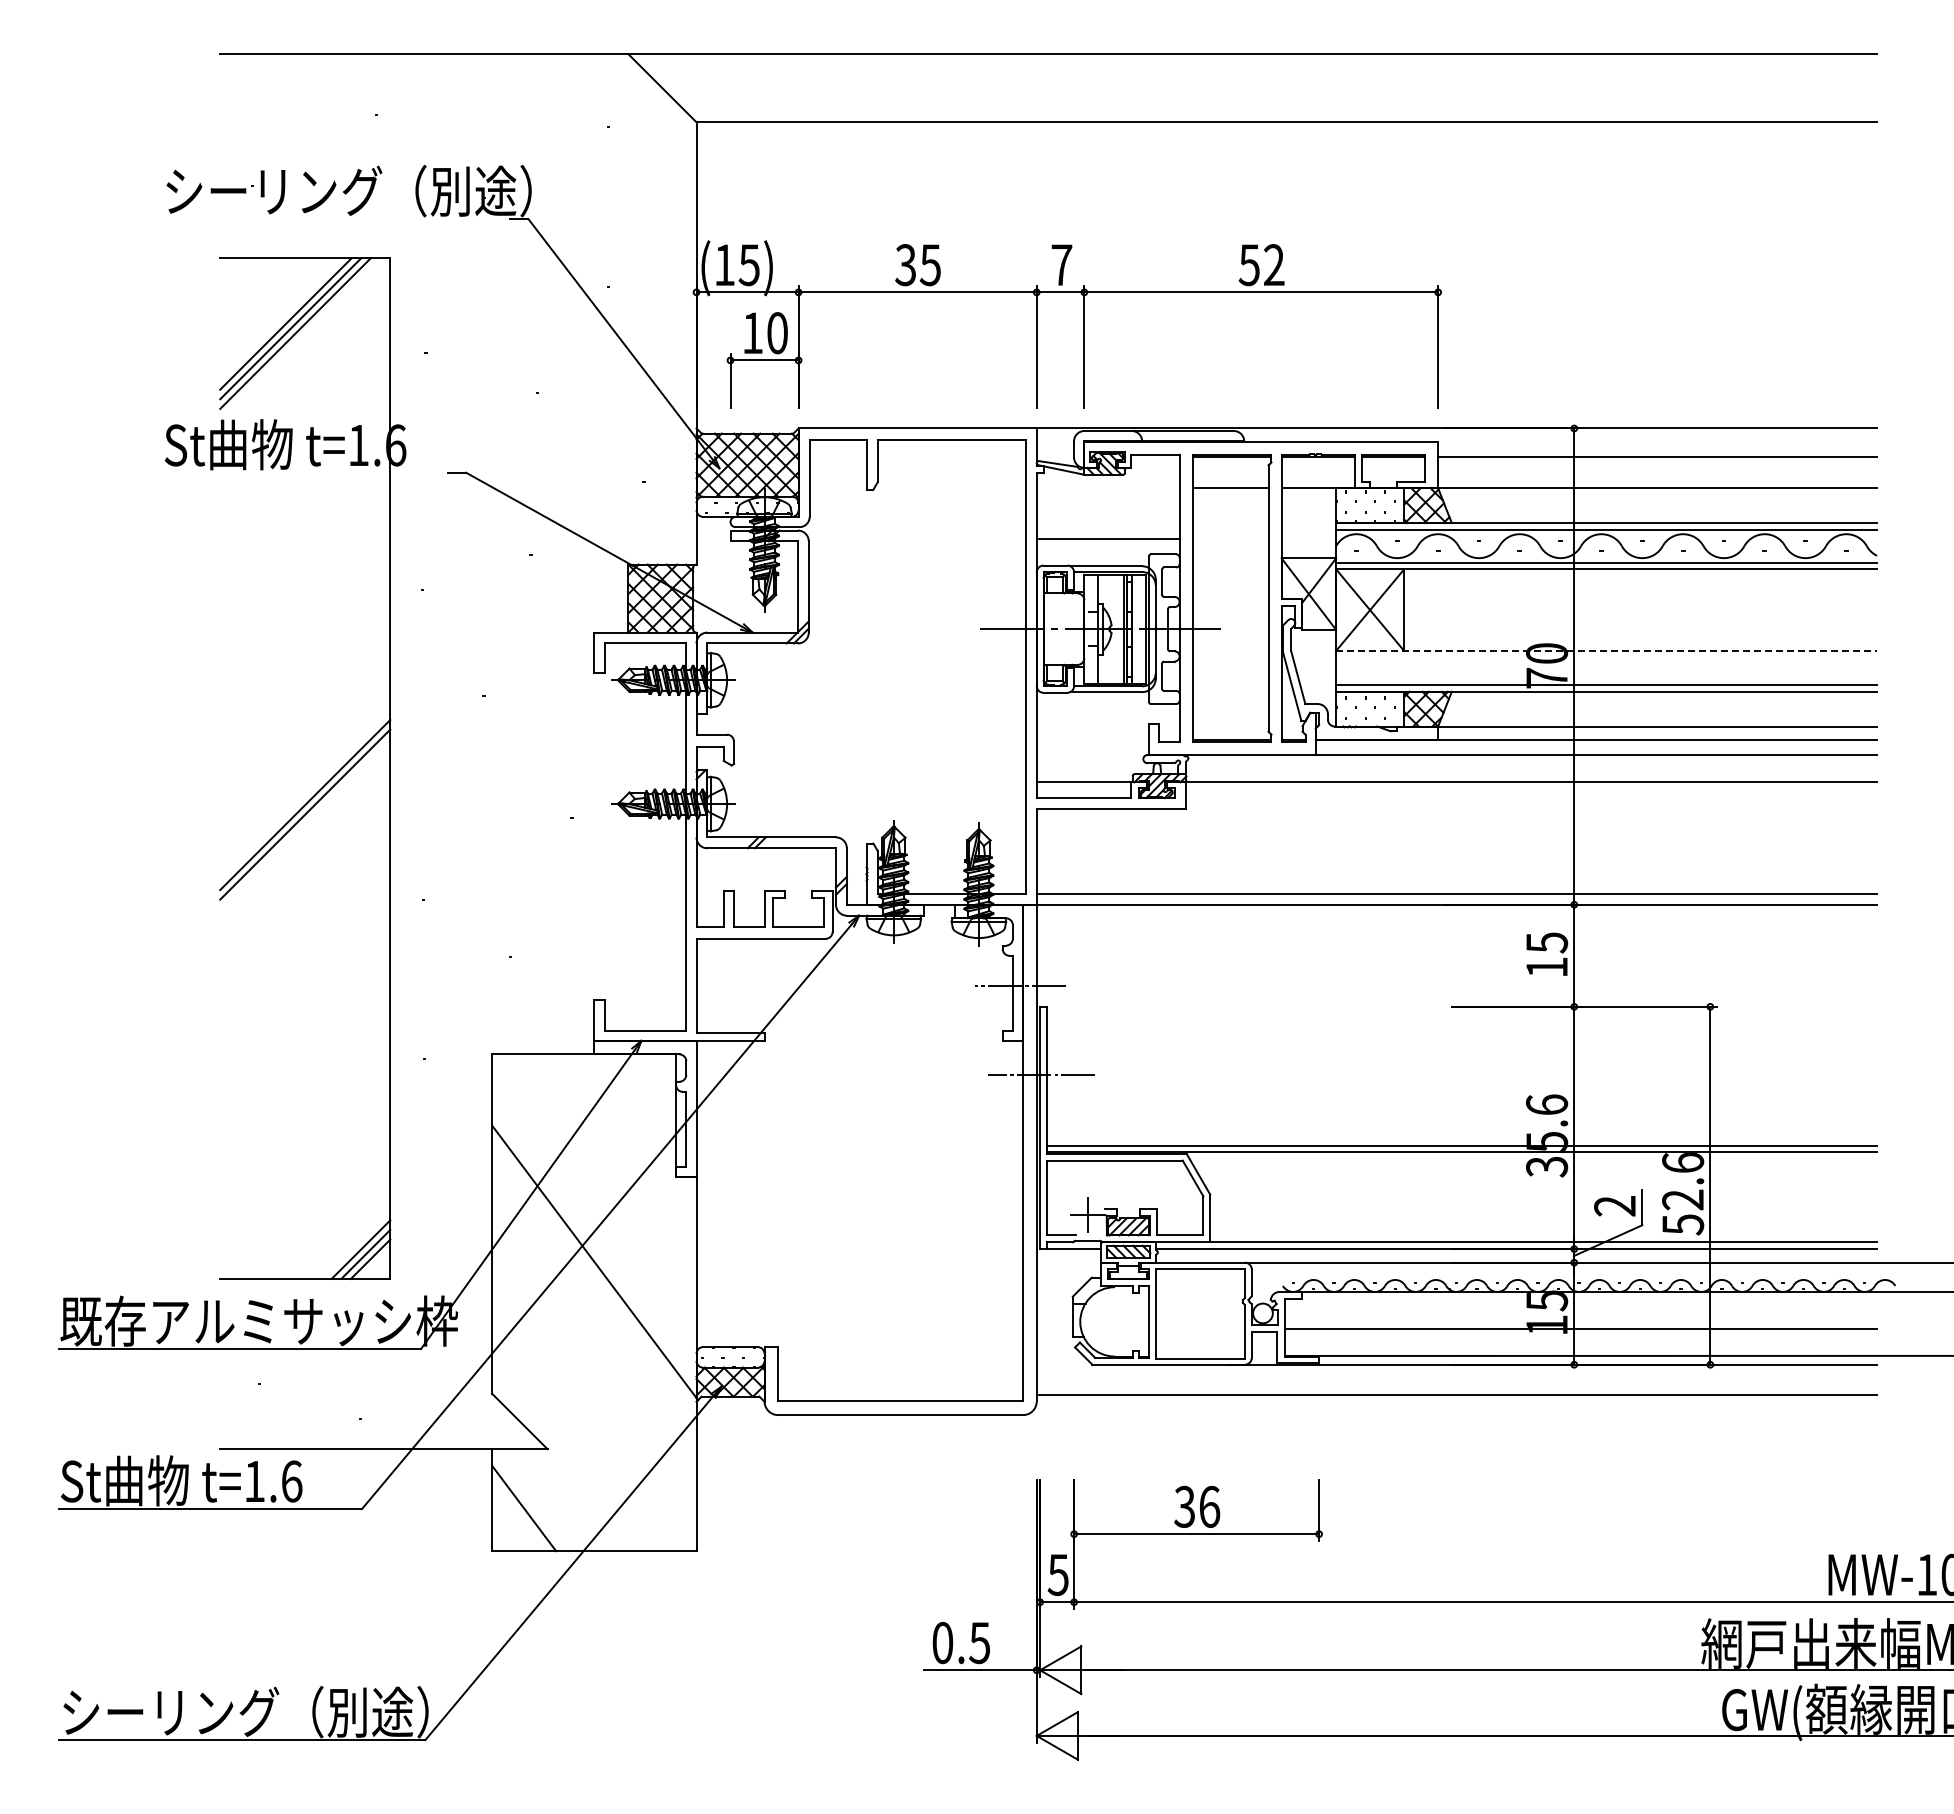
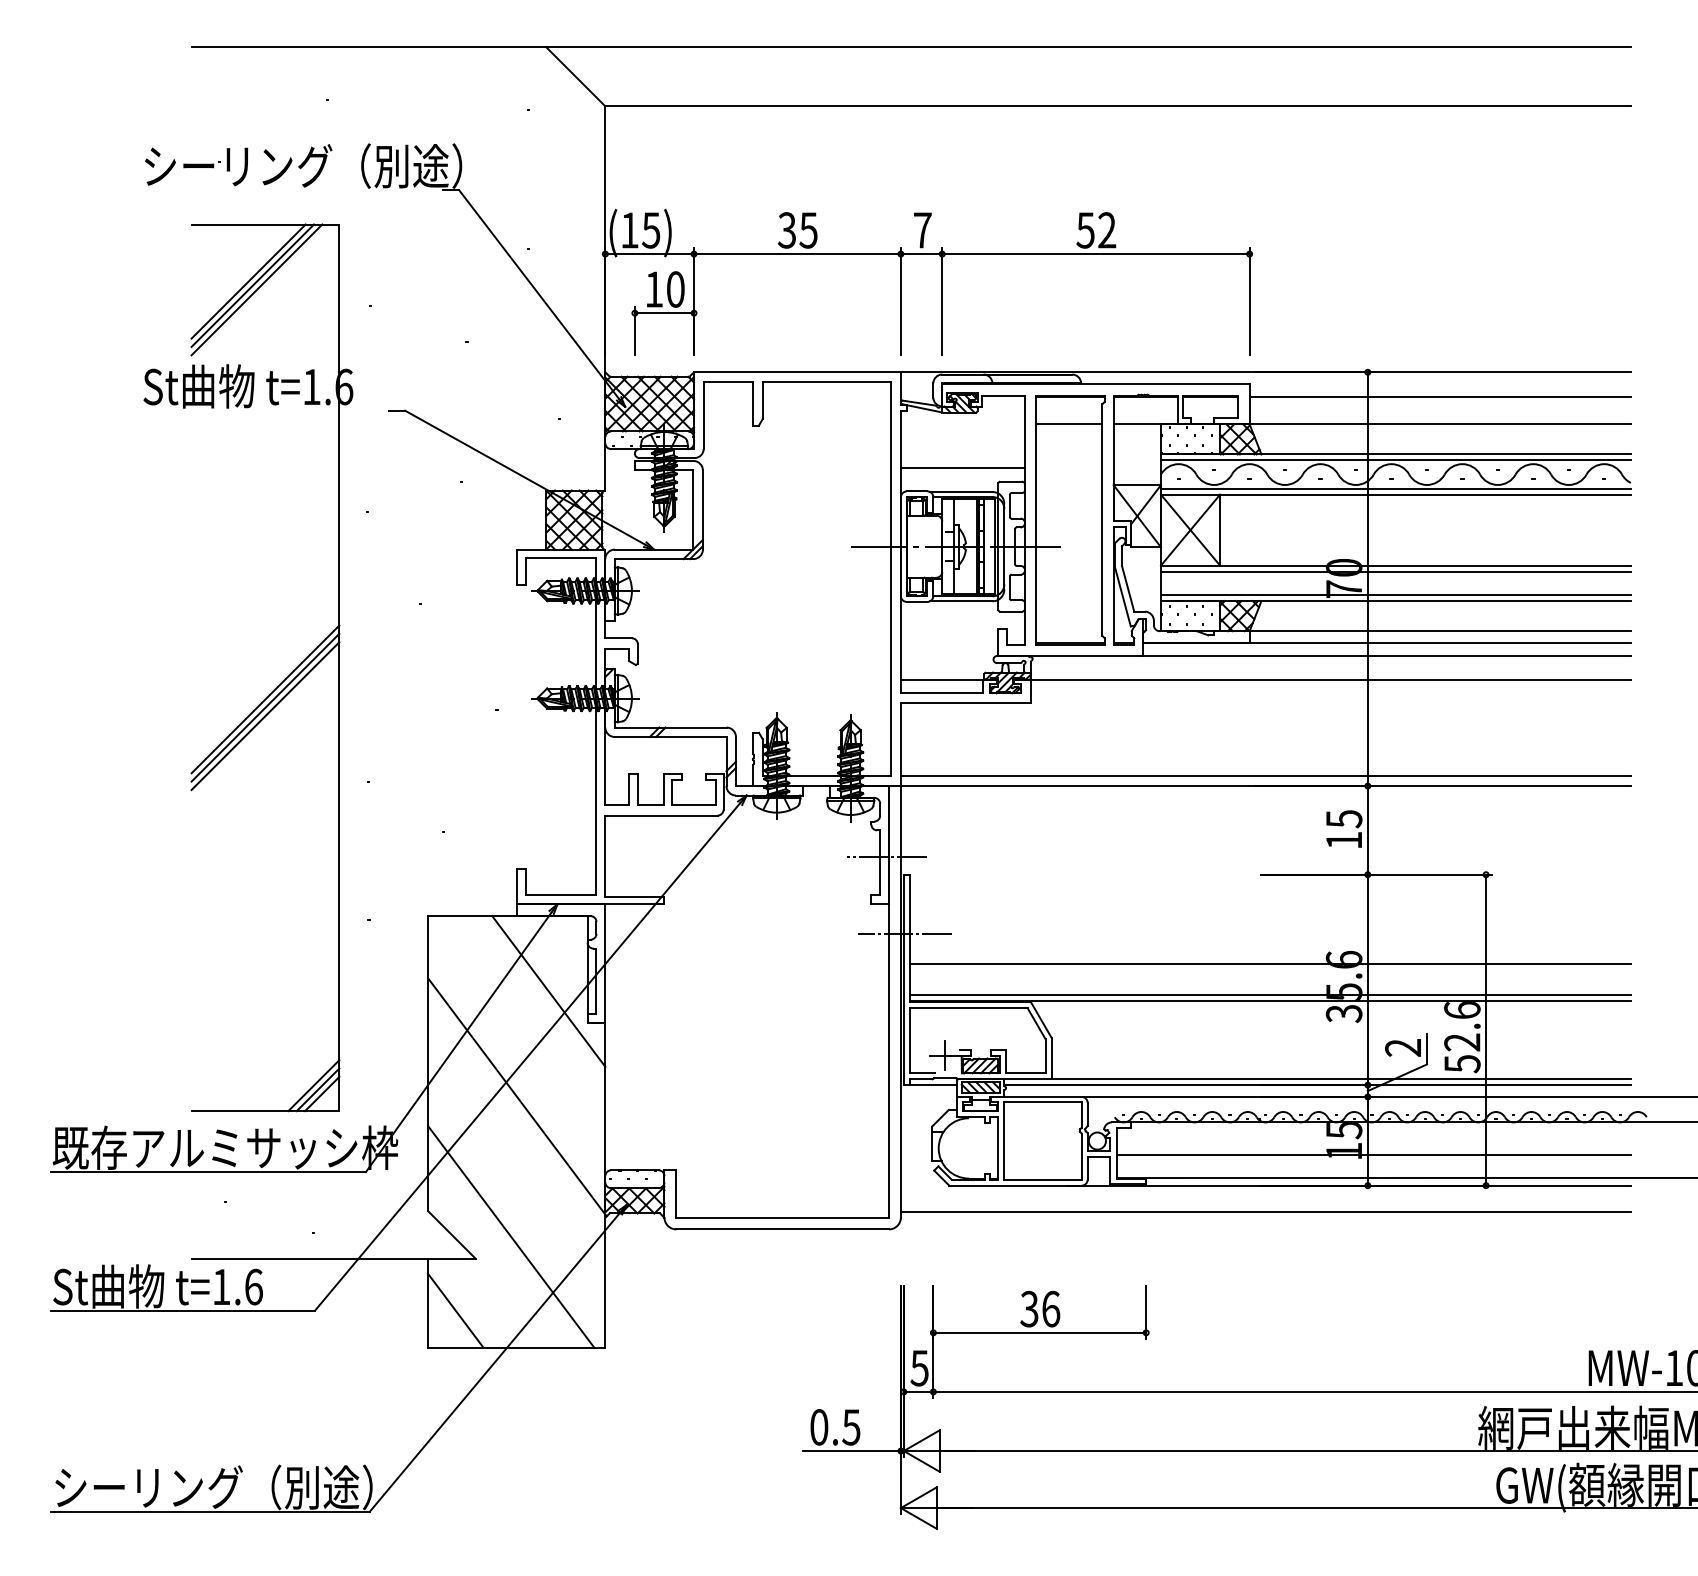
line: (1607, 650) -> (1396, 565), dashed -> solid
line: (1606, 657) -> (1395, 571), added
line: (305, 824) -> (265, 716), added
line: (1461, 1109) -> (1269, 963), added
line: (631, 1140) -> (548, 990), added
line: (587, 1423) -> (510, 1236), added

